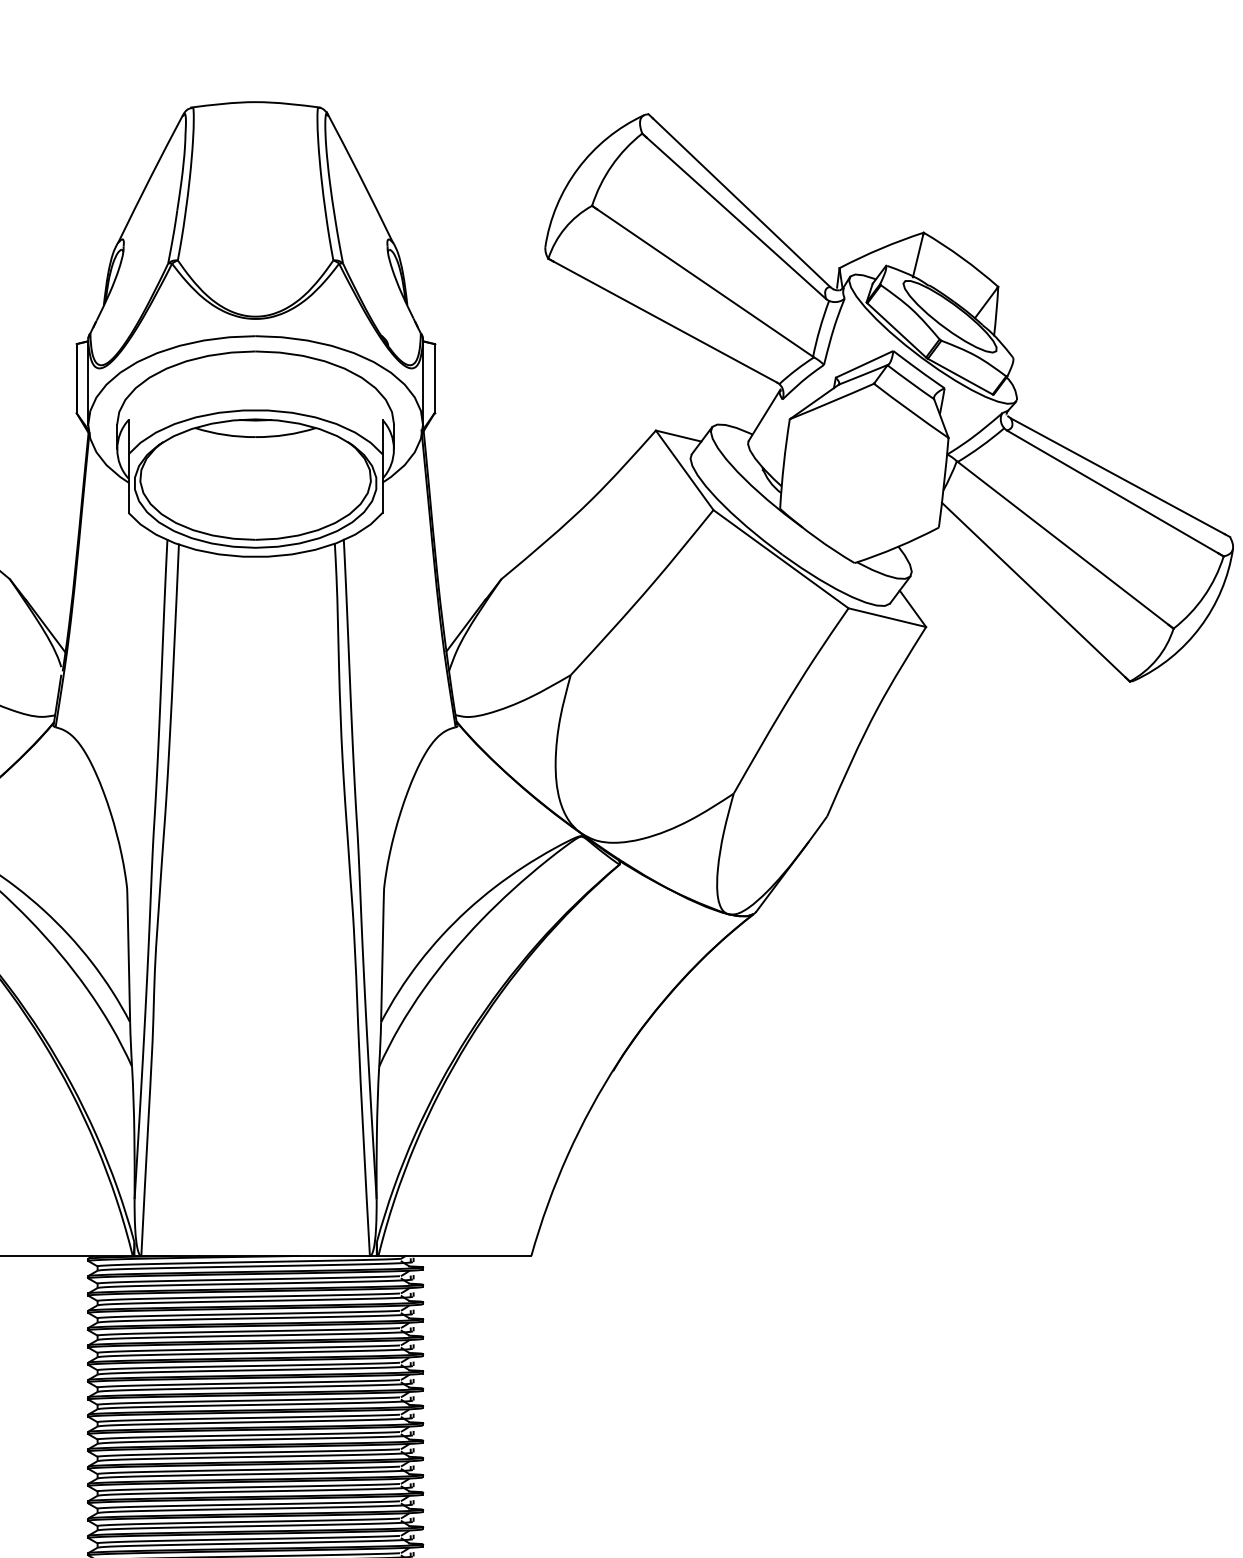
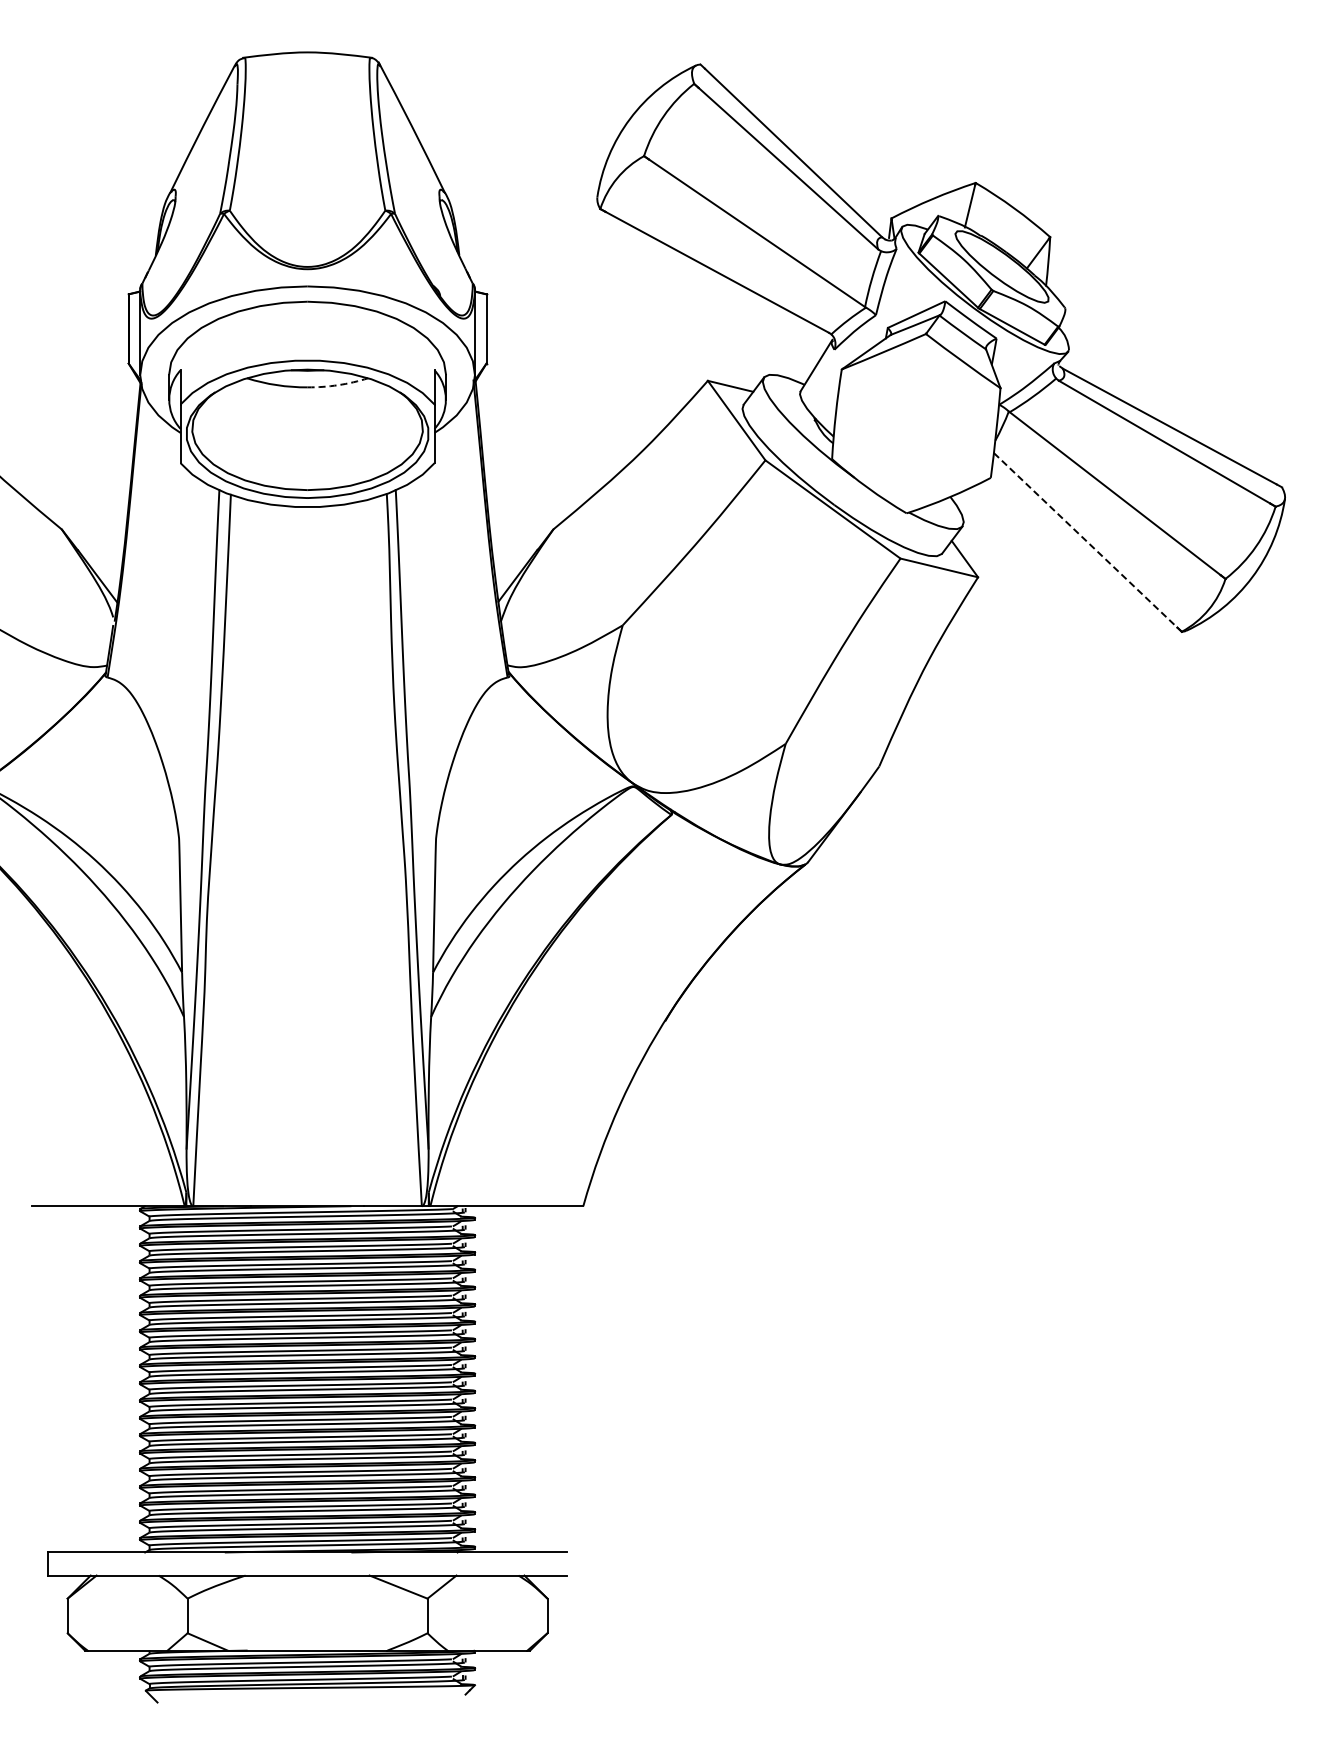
arc: (286, 435) -> (338, 385), solid -> dashed
line: (1033, 590) -> (1085, 540), solid -> dashed

